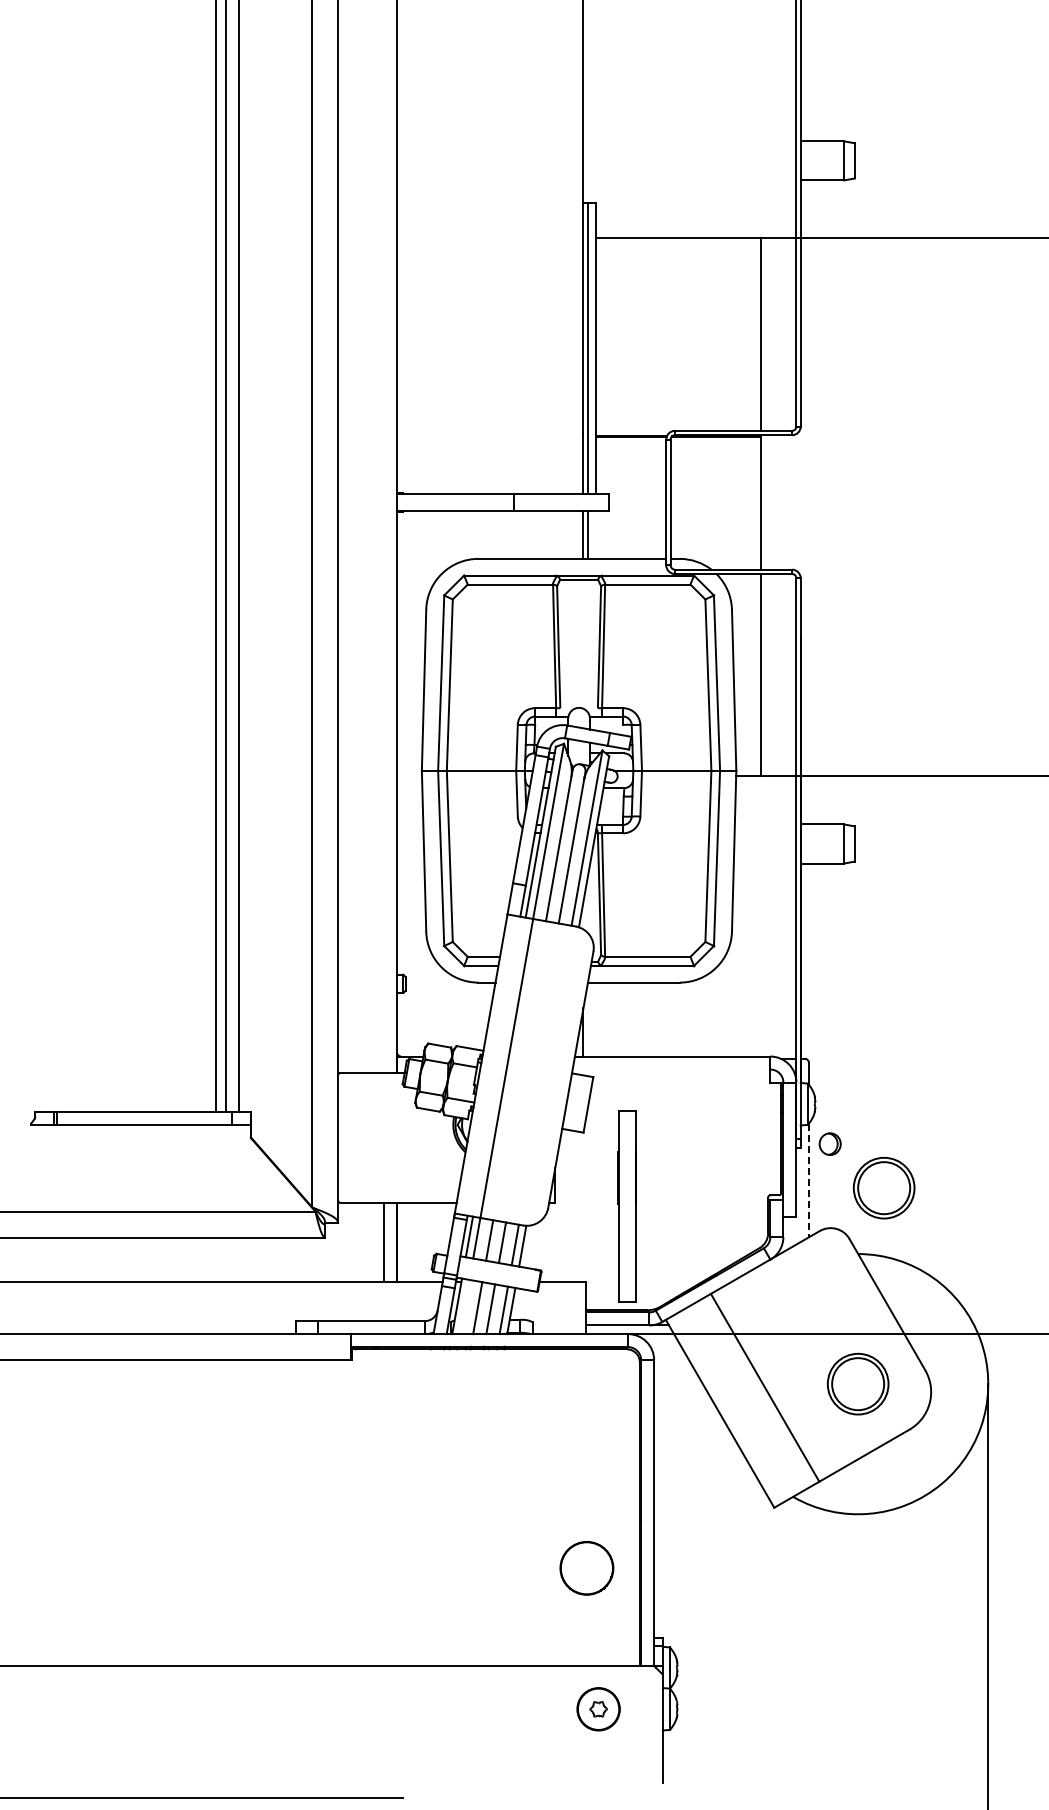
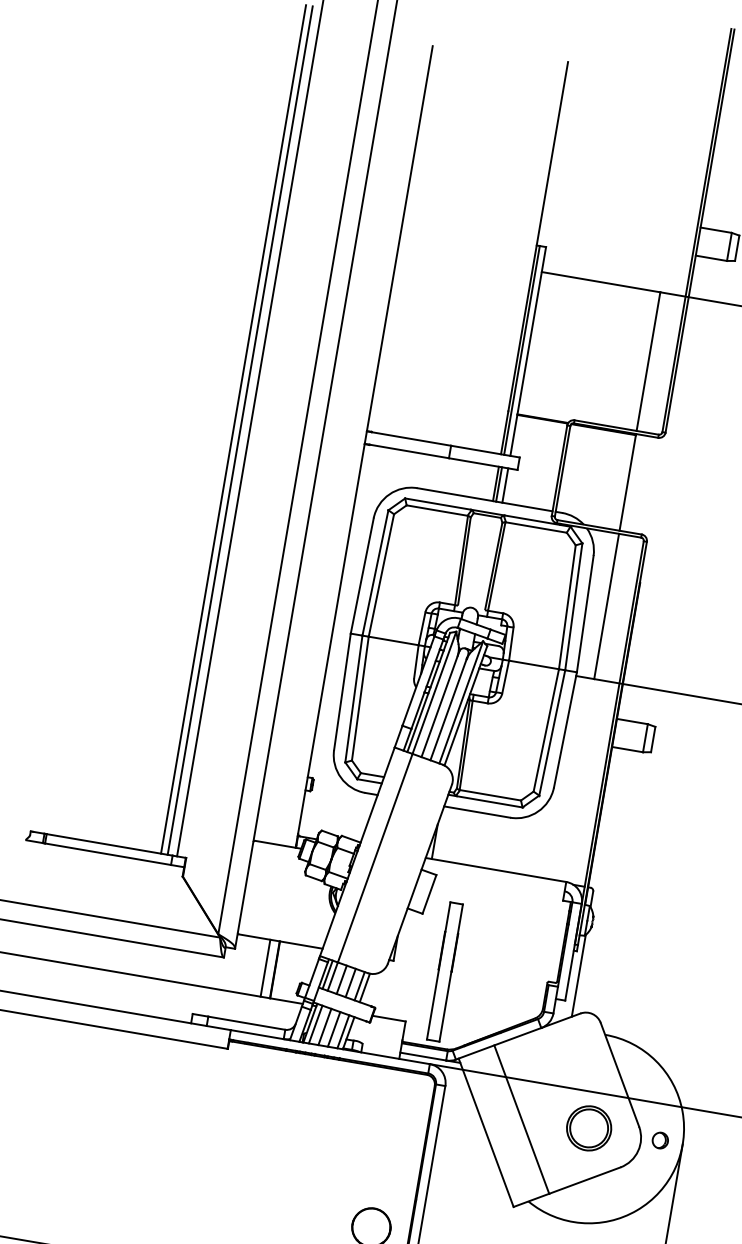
line: (596, 534) -> (505, 485), added
part: (829, 1143) -> (659, 1140), moved
line: (808, 1180) -> (578, 975), dashed -> solid
part: (883, 1187) -> (631, 990), removed
line: (464, 1306) -> (315, 1024), added

